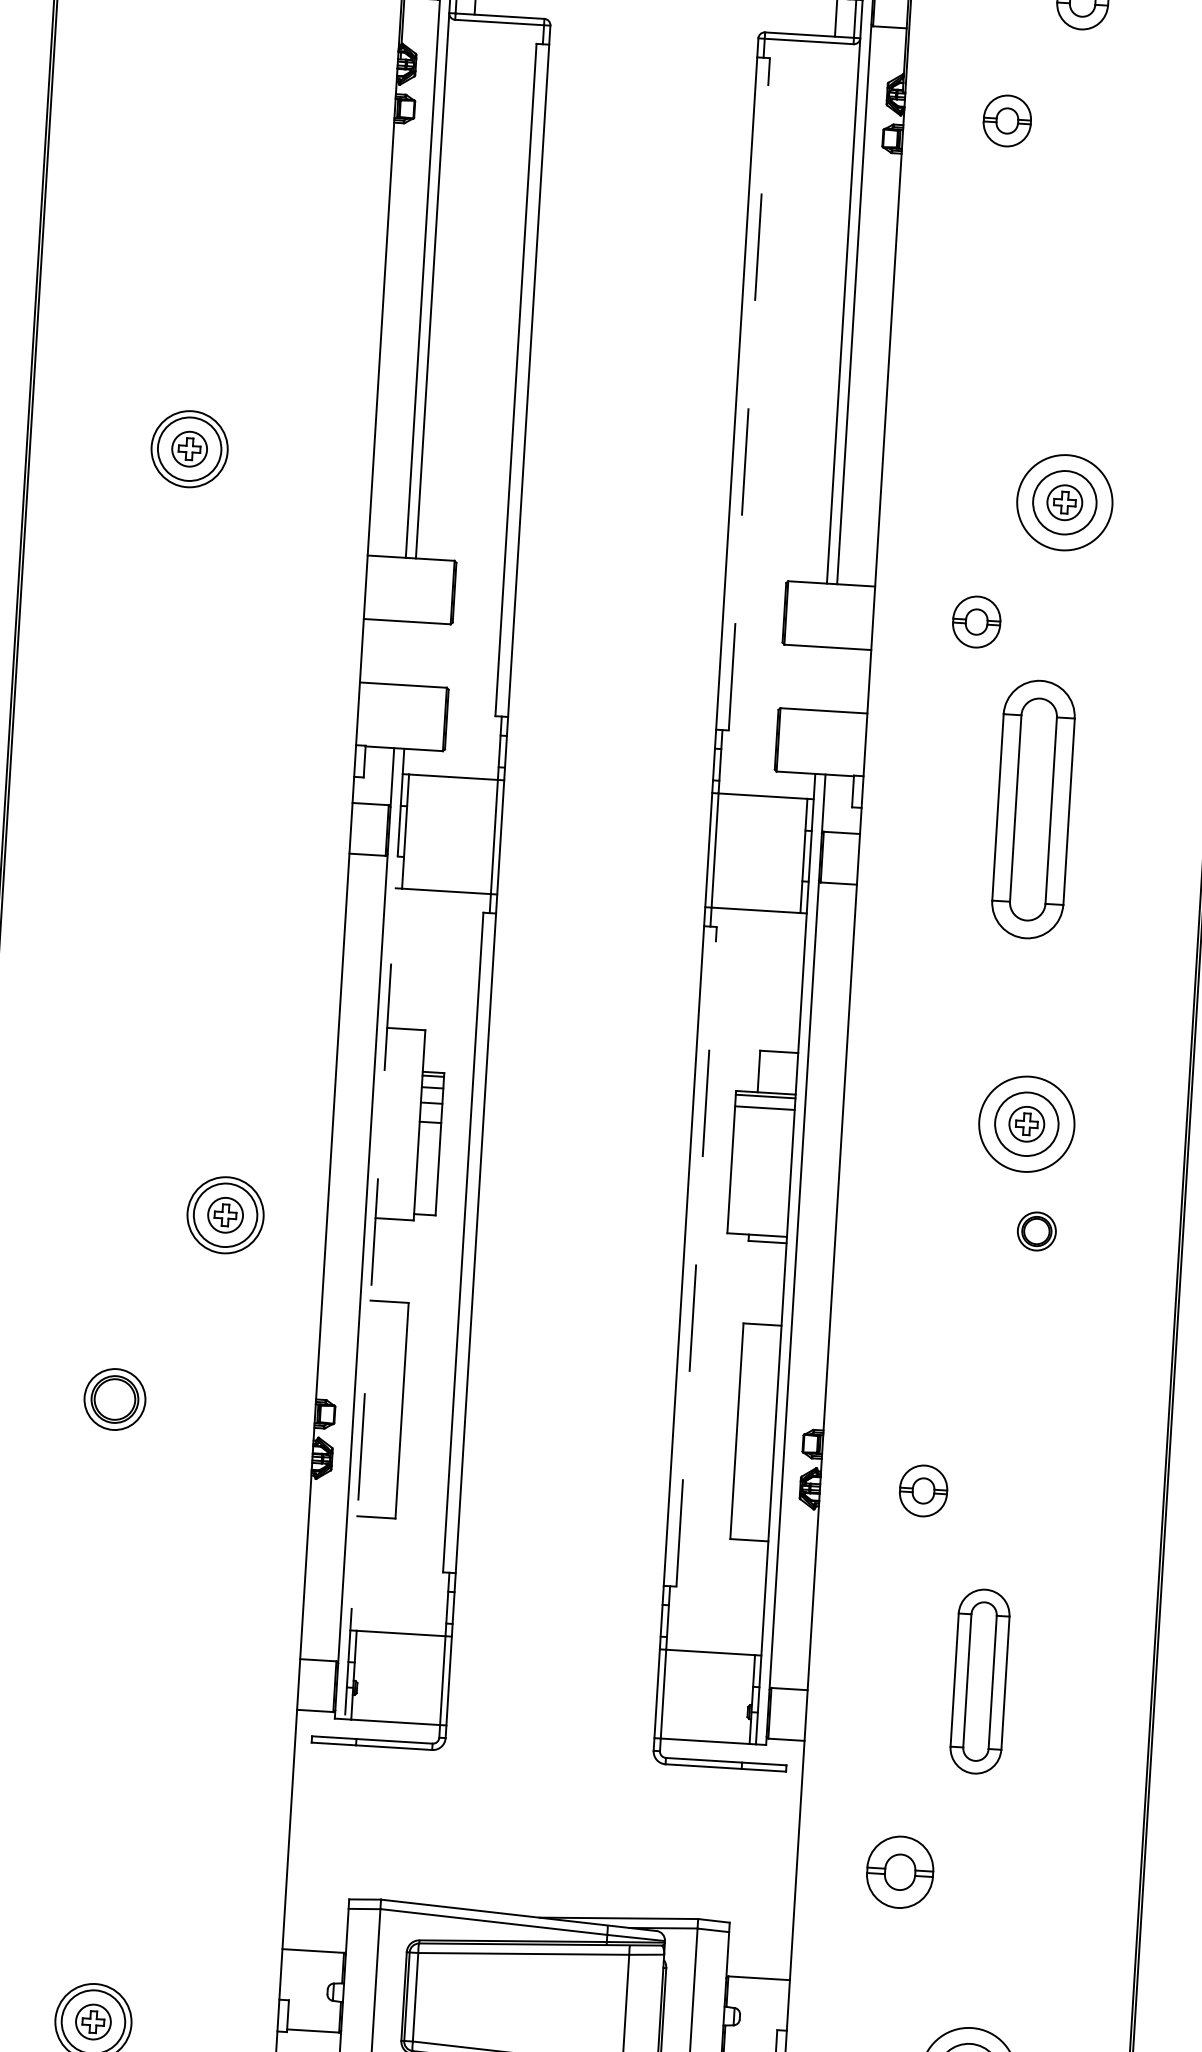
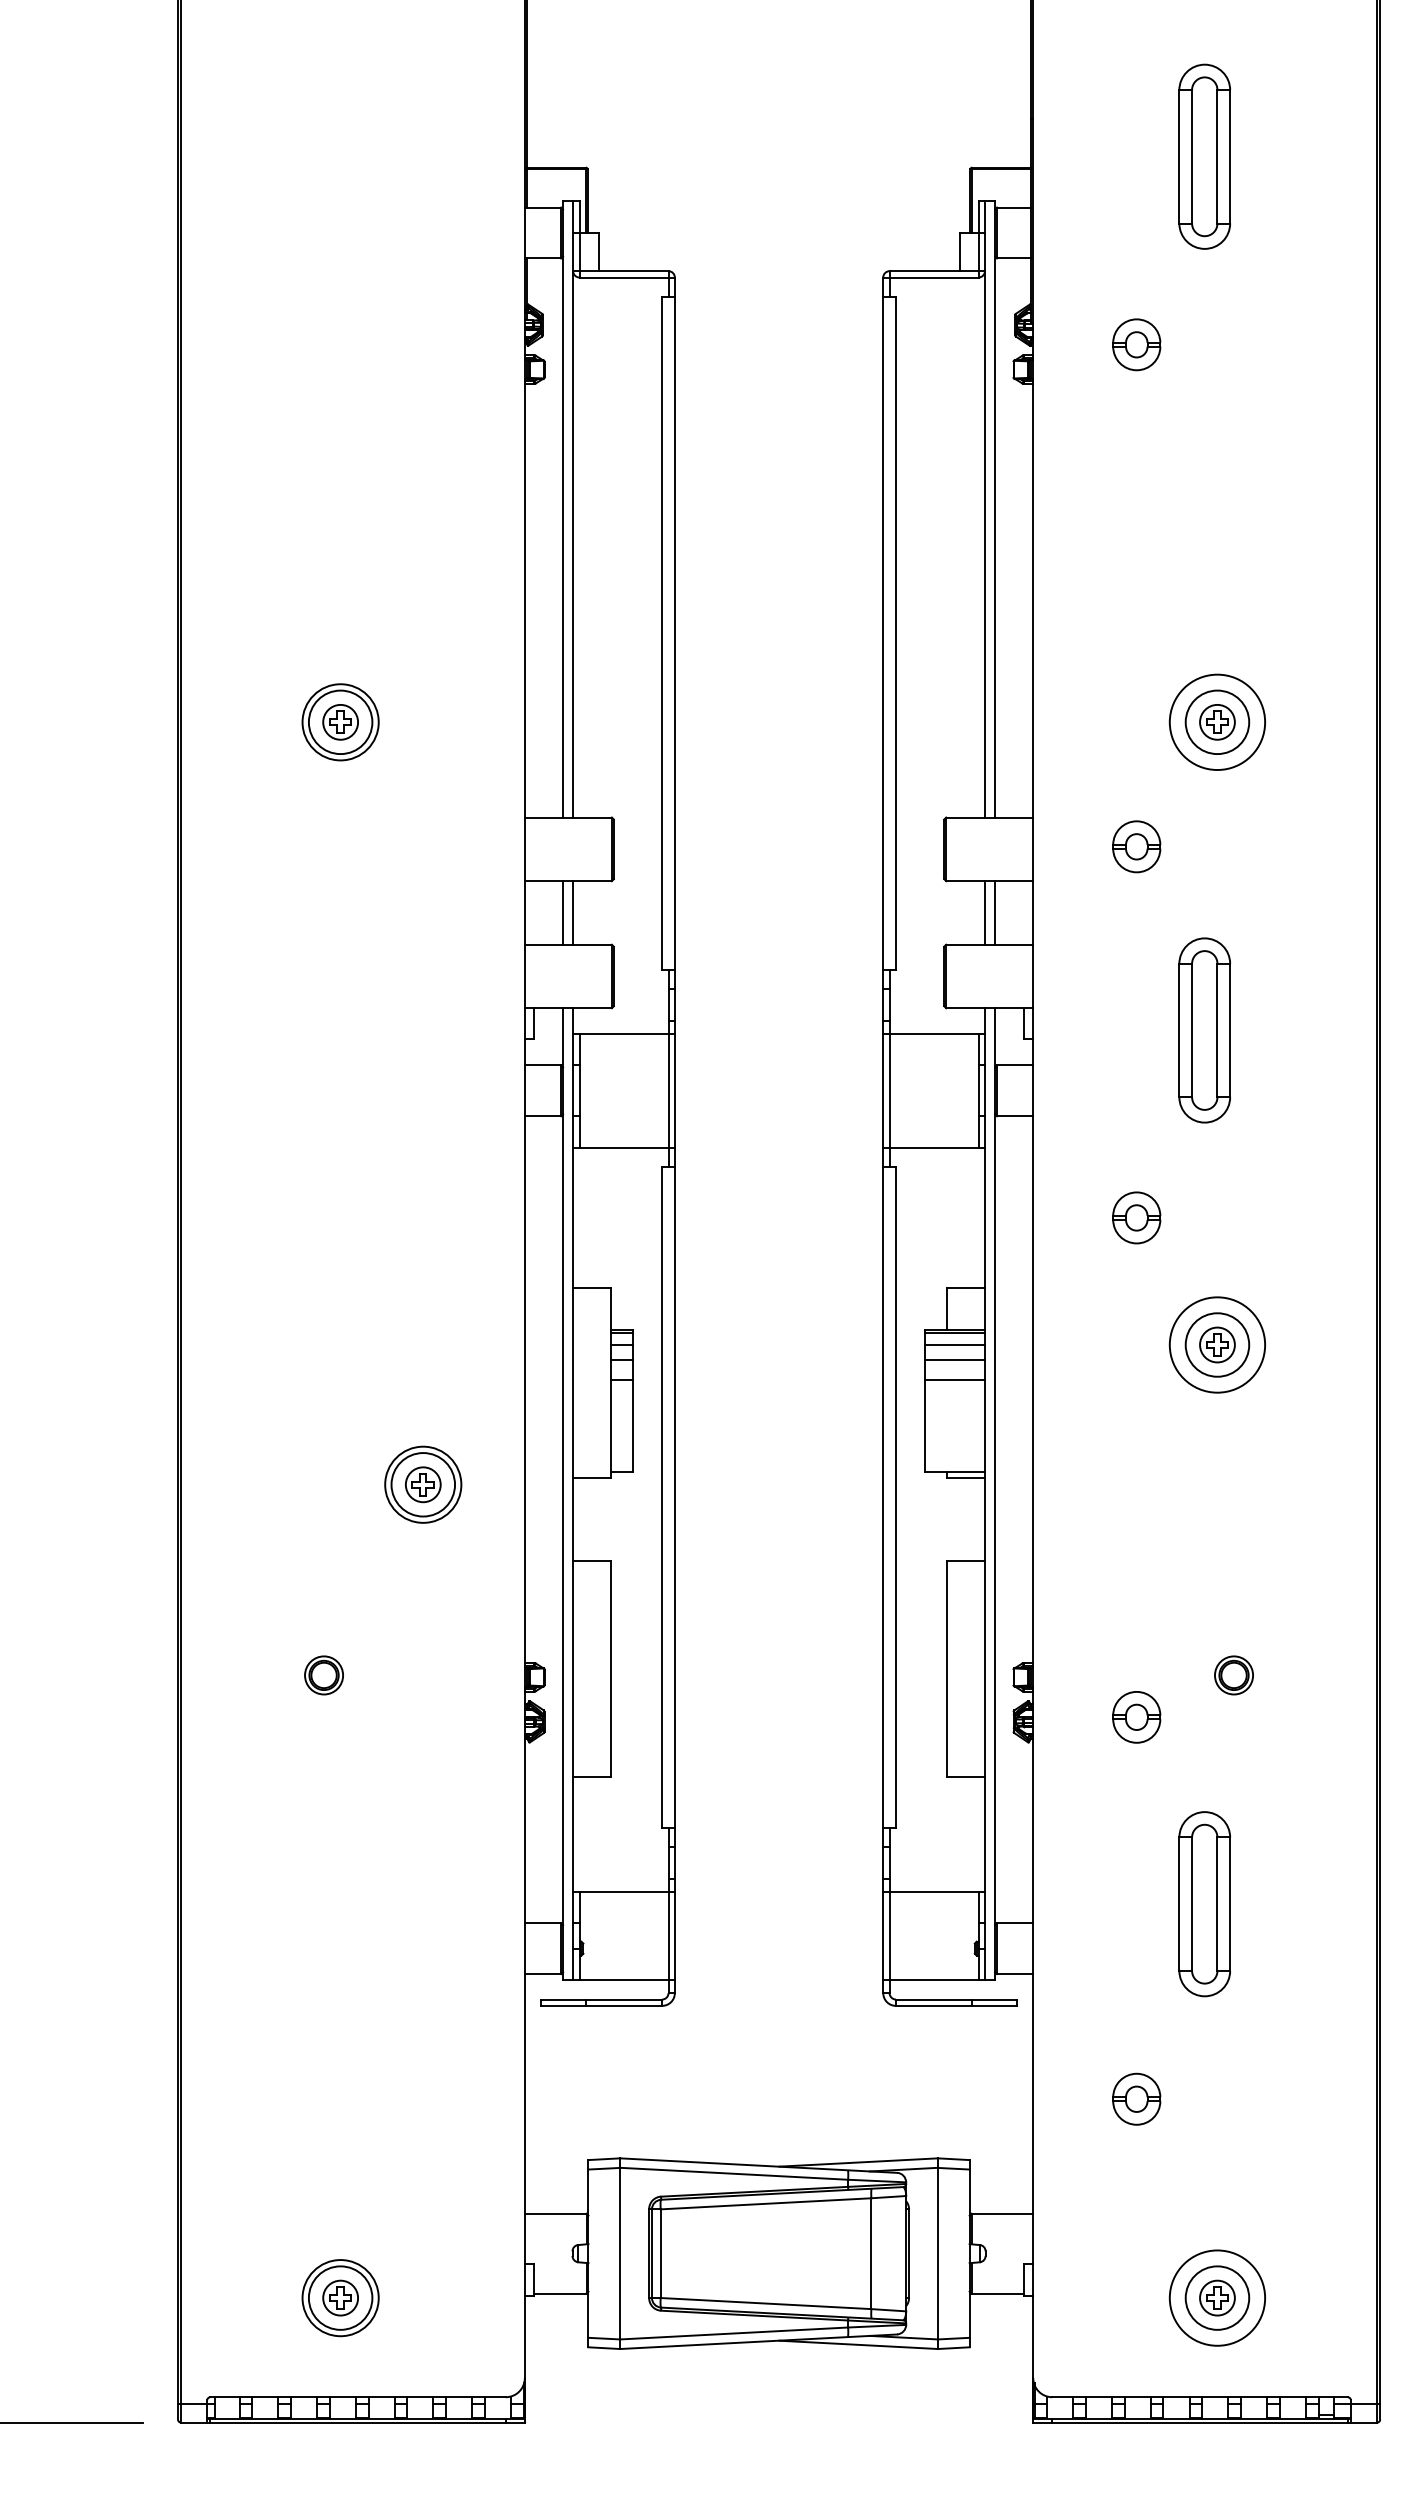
line: (748, 394) -> (895, 633), dashed -> solid
line: (400, 652) -> (563, 912), added
line: (410, 653) -> (573, 912), added
line: (820, 678) -> (984, 912), added
line: (831, 679) -> (995, 912), added
part: (1033, 809) -> (1204, 1030), size x0.71
part: (953, 992) -> (1136, 1217), added
line: (763, 1123) -> (954, 1360), added
line: (762, 1142) -> (954, 1379), added
part: (1036, 1231) -> (1233, 1675), moved
line: (374, 1234) -> (573, 1494), dashed -> solid
line: (696, 1255) -> (895, 1496), dashed -> solid
part: (114, 1399) -> (323, 1675), size x0.62
part: (900, 1871) -> (1136, 2098), size x0.71

